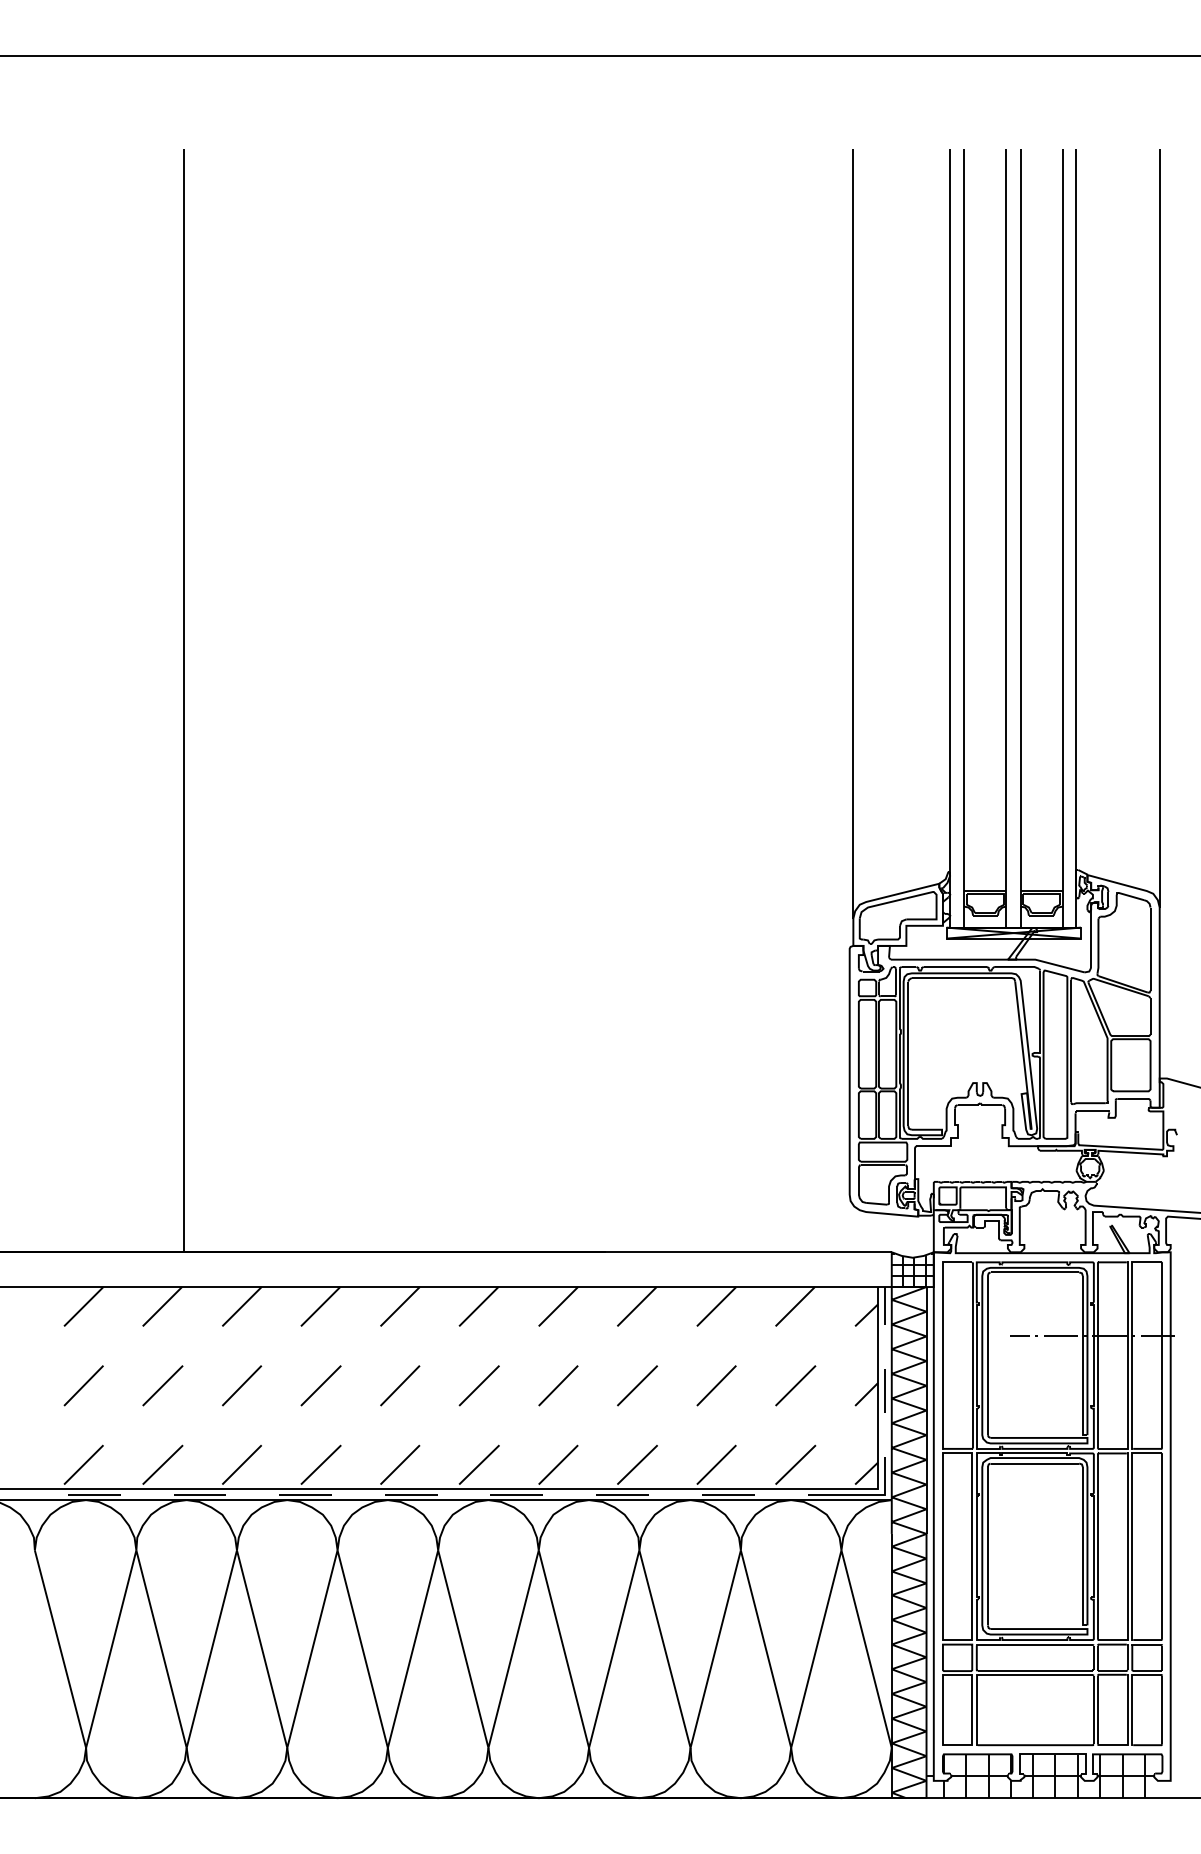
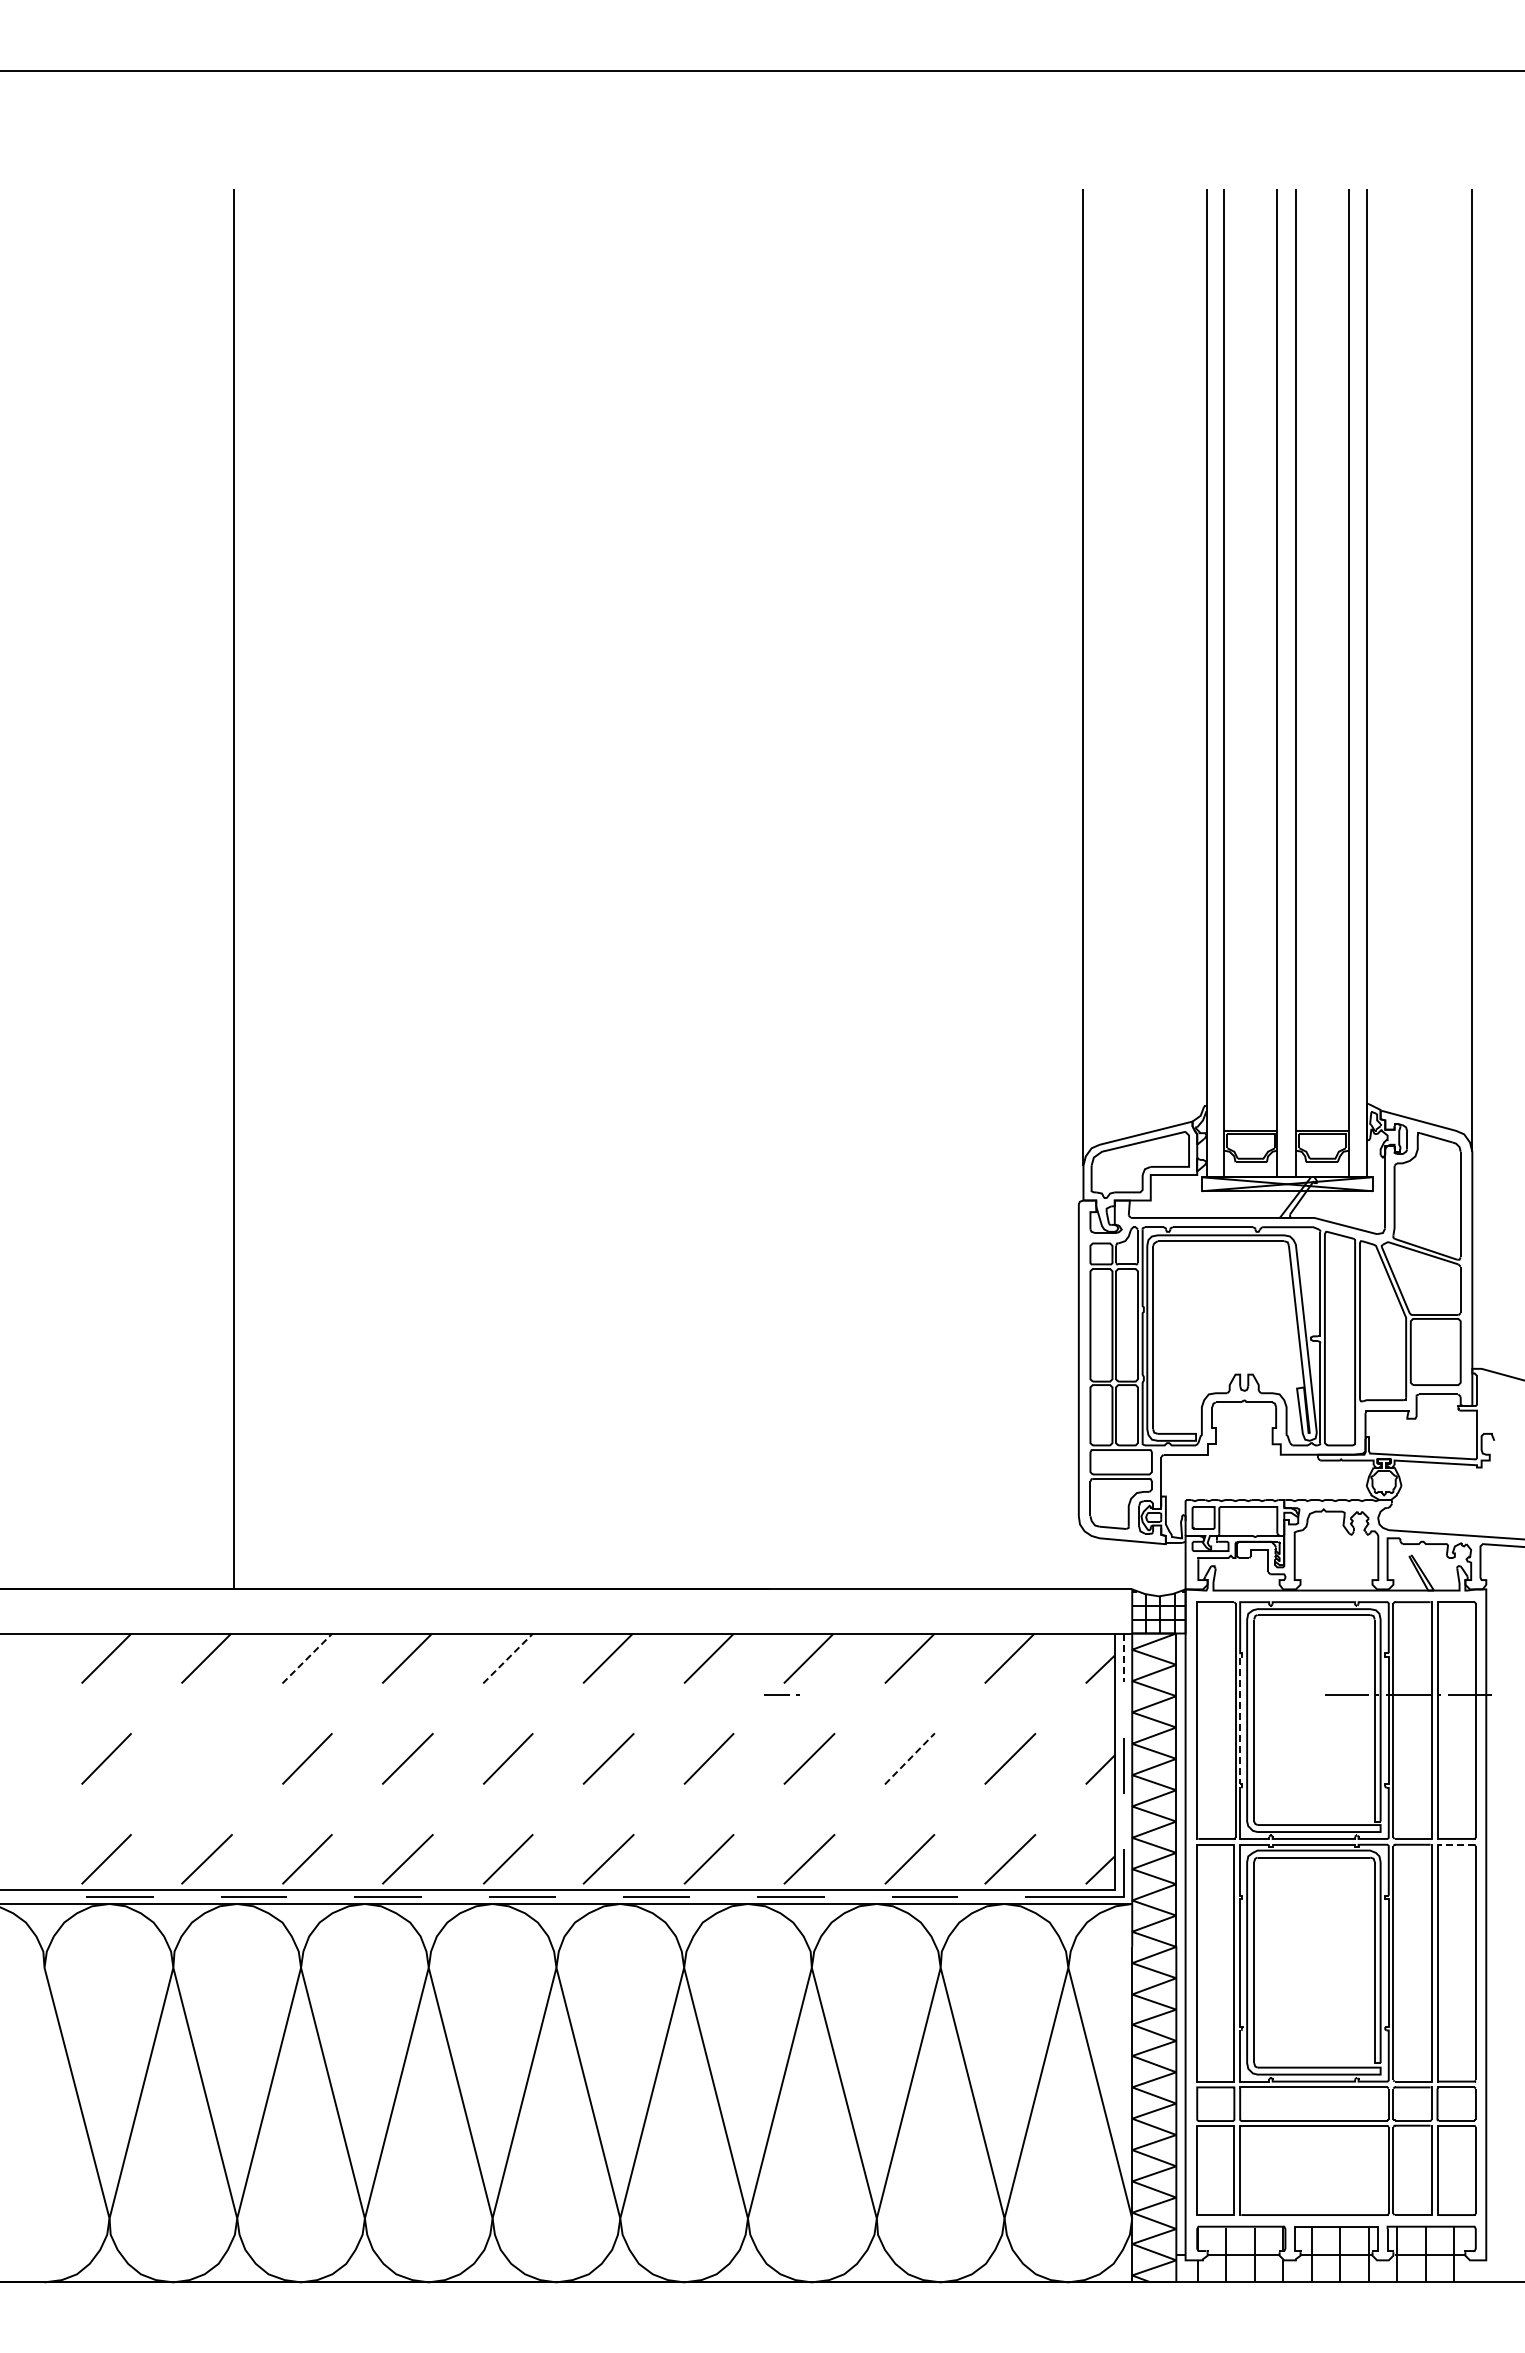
line: (242, 1306) -> (307, 1658), solid -> dashed
line: (400, 1306) -> (508, 1658), solid -> dashed
line: (885, 1306) -> (1124, 1658), solid -> dashed
line: (1023, 1335) -> (781, 1694), moved
line: (977, 1355) -> (1240, 1720), solid -> dashed
line: (162, 1385) -> (206, 1758), removed
line: (716, 1385) -> (909, 1758), solid -> dashed
line: (1147, 1453) -> (1456, 1844), solid -> dashed

